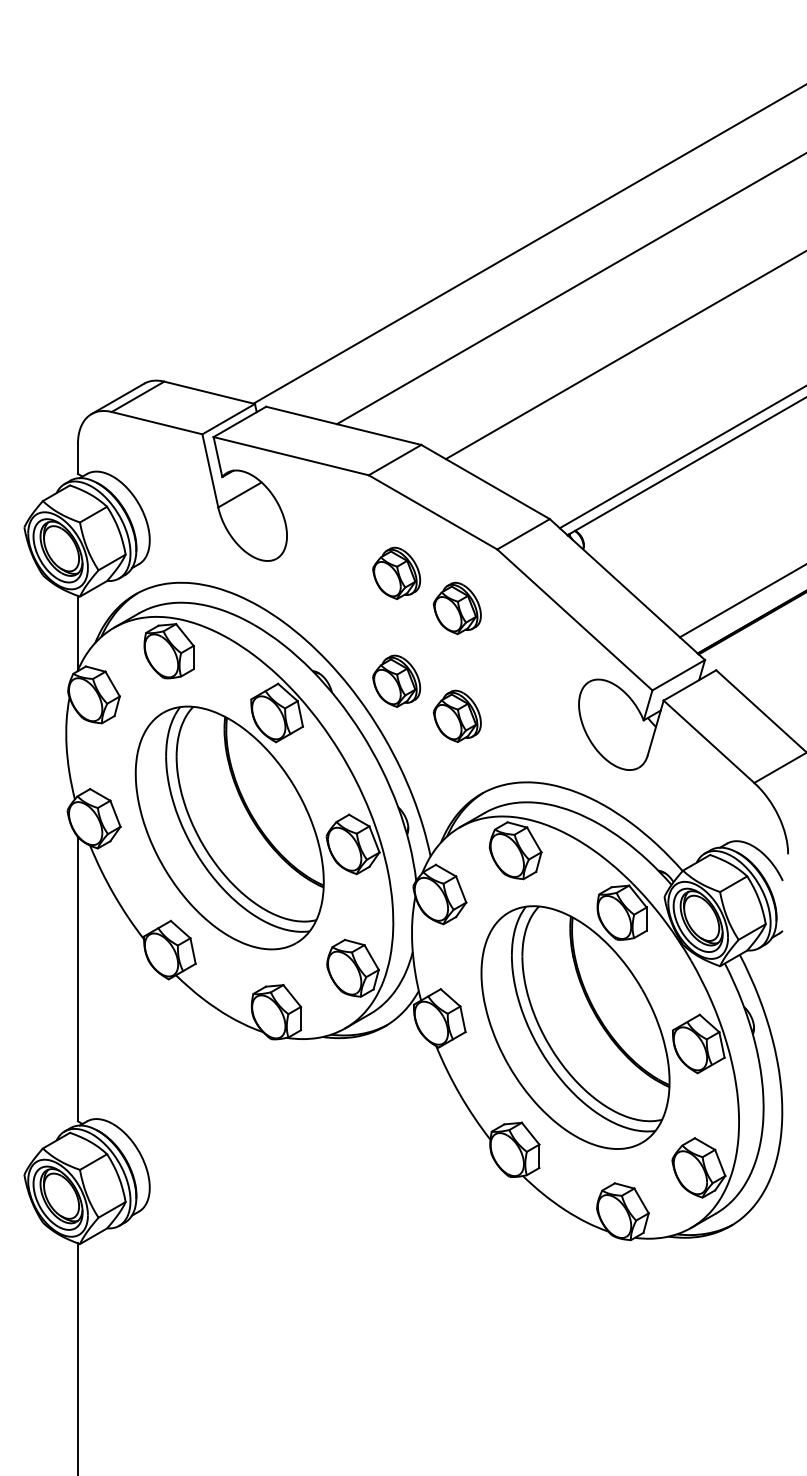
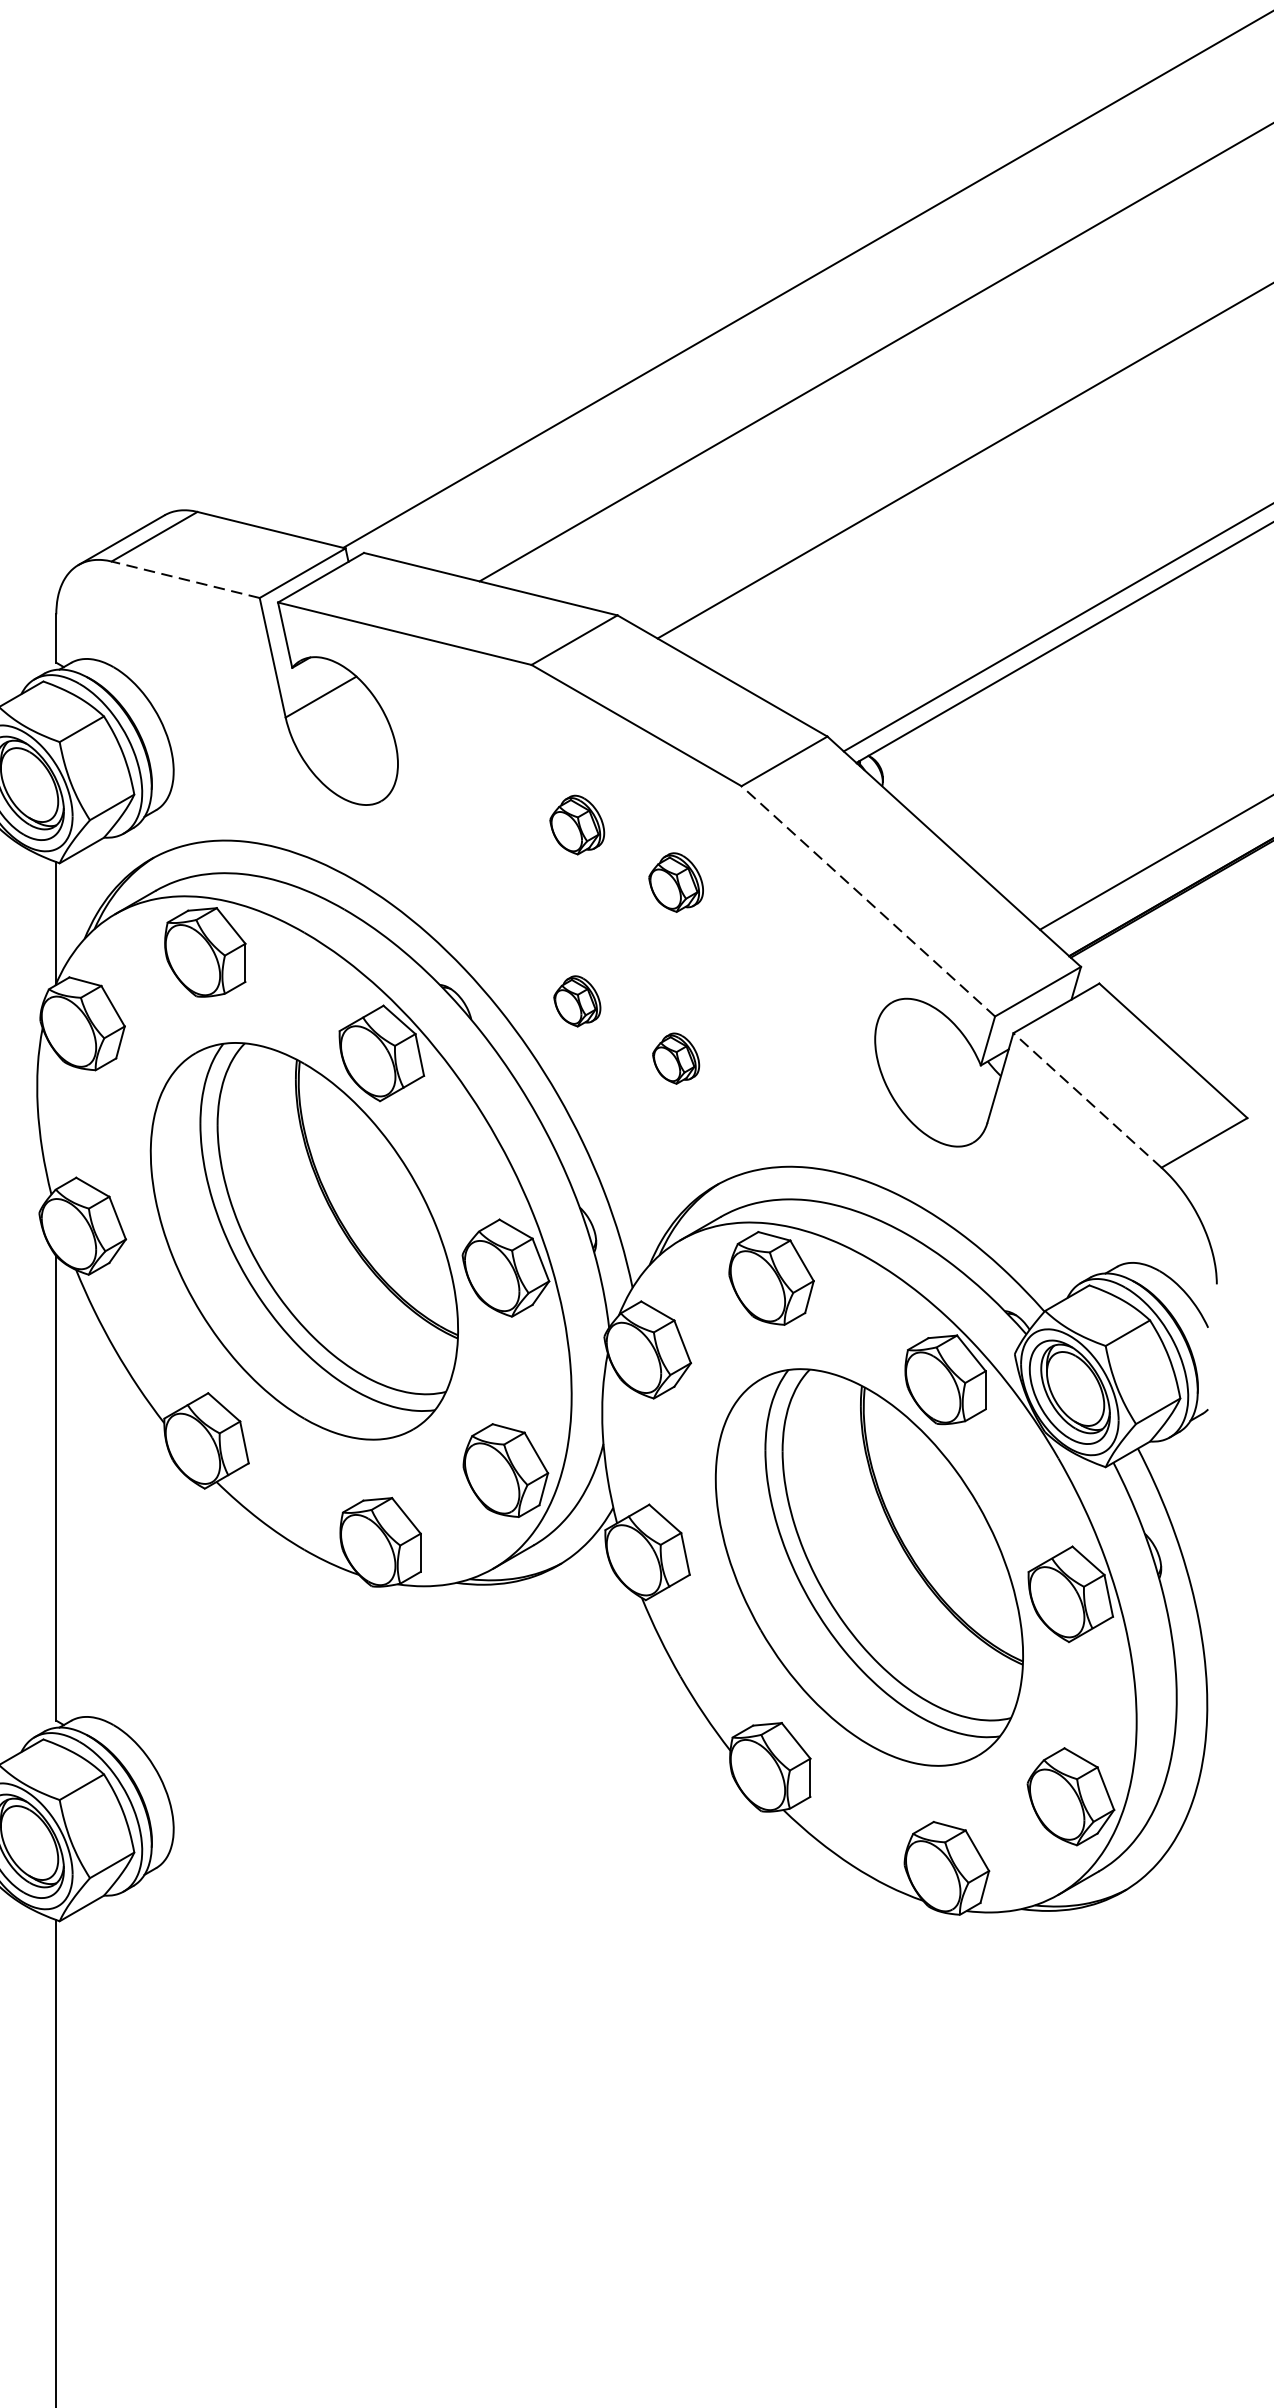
line: (157, 423) -> (186, 580), solid -> dashed
part: (396, 572) -> (576, 823), size x0.7
part: (456, 608) -> (674, 882), size x0.7
line: (574, 619) -> (867, 900), solid -> dashed
part: (396, 680) -> (576, 1000), size x0.6
part: (456, 715) -> (674, 1057), size x0.6
line: (708, 741) -> (1086, 1099), solid -> dashed

